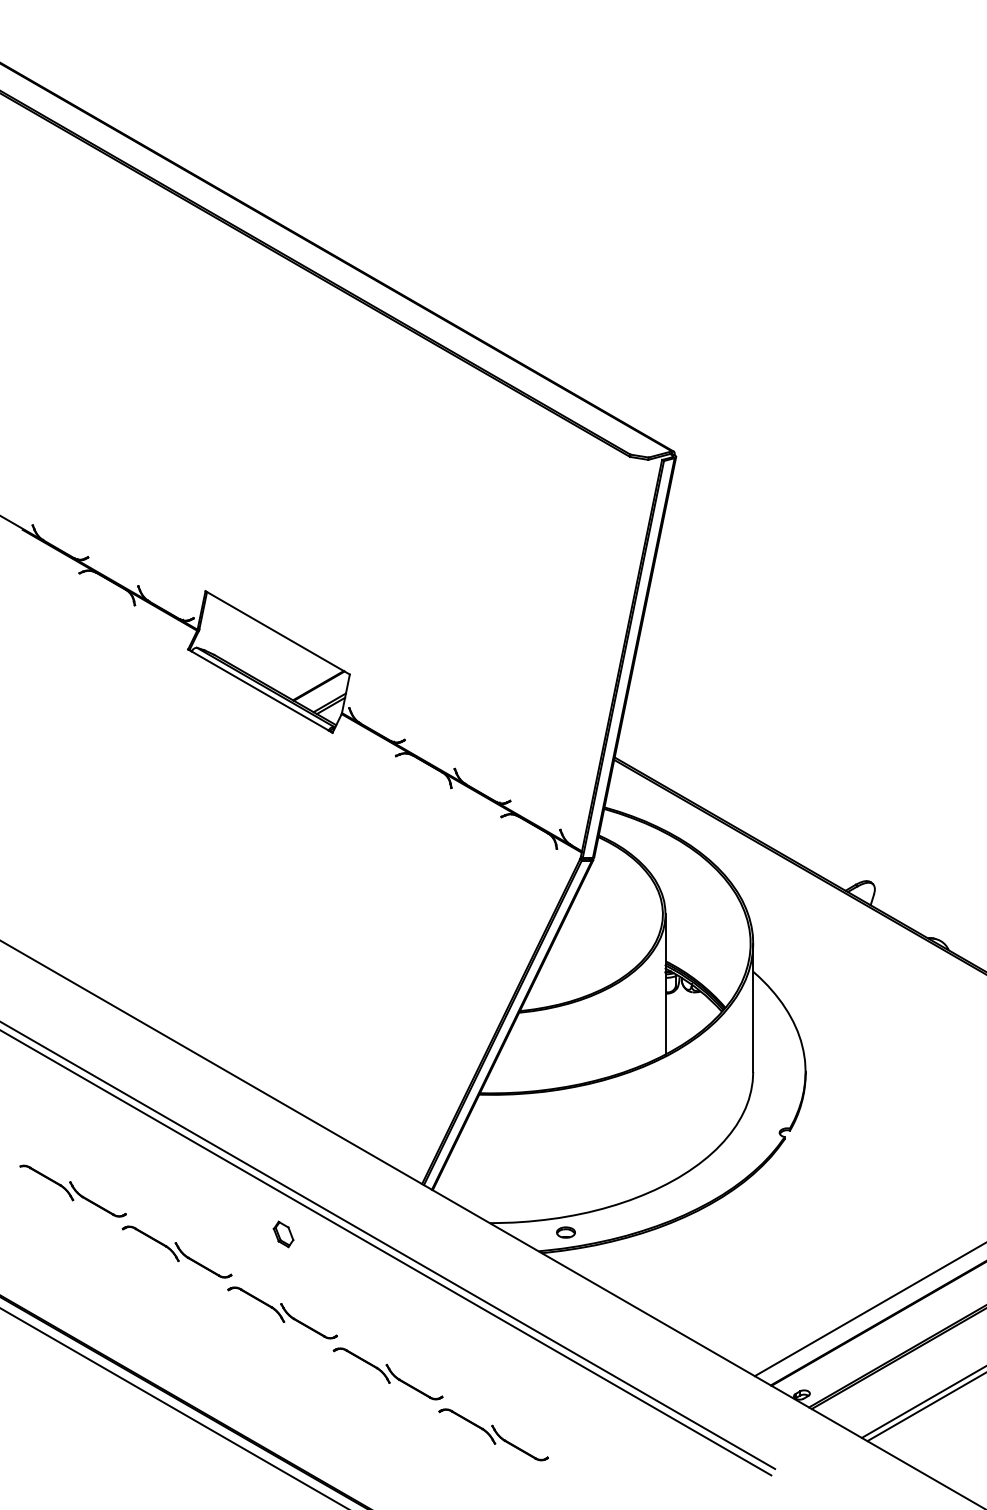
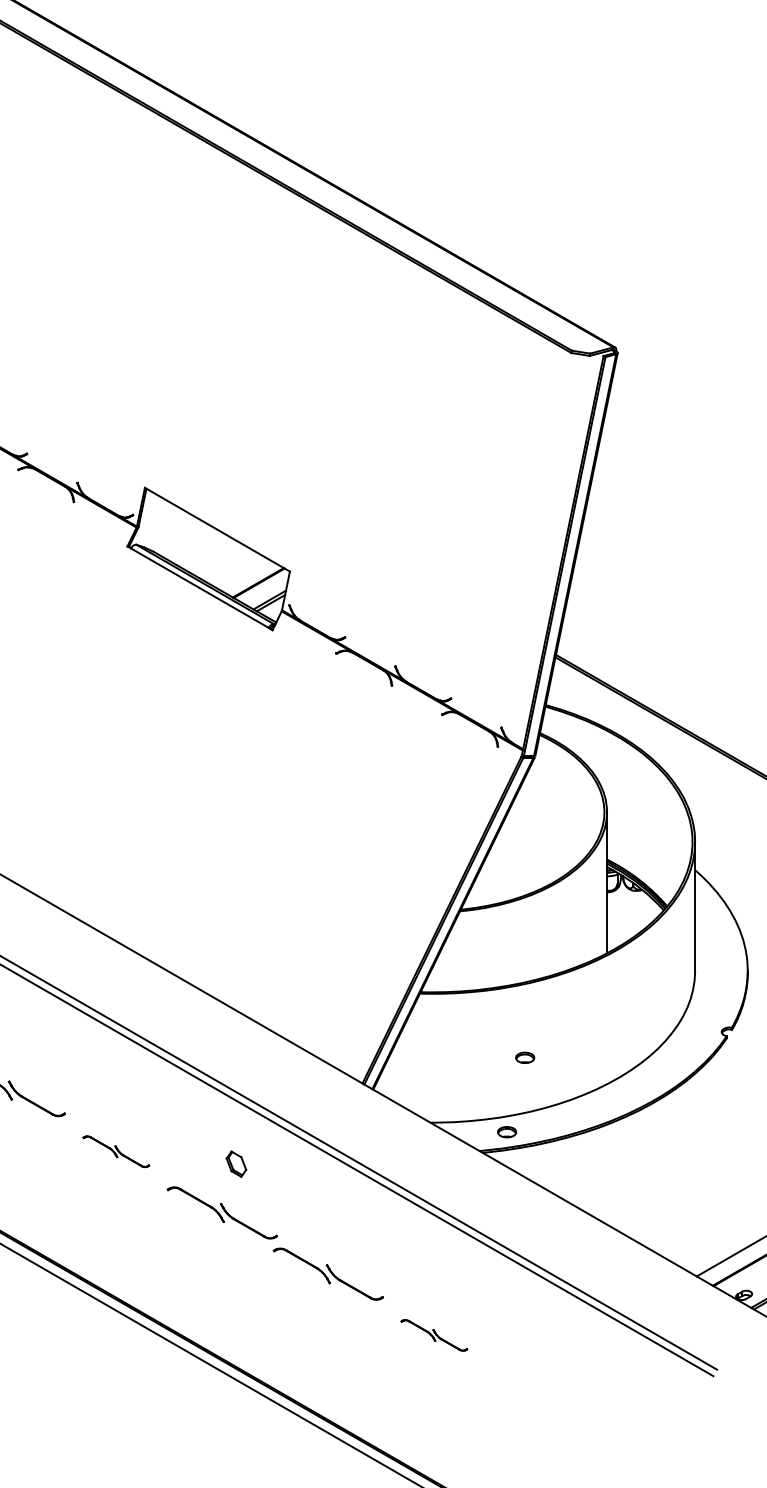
part: (583, 1158) -> (524, 1057), added
part: (283, 1234) -> (236, 1164), moved
part: (176, 1251) -> (115, 1151), size x0.6
part: (493, 1434) -> (434, 1335), size x0.6

